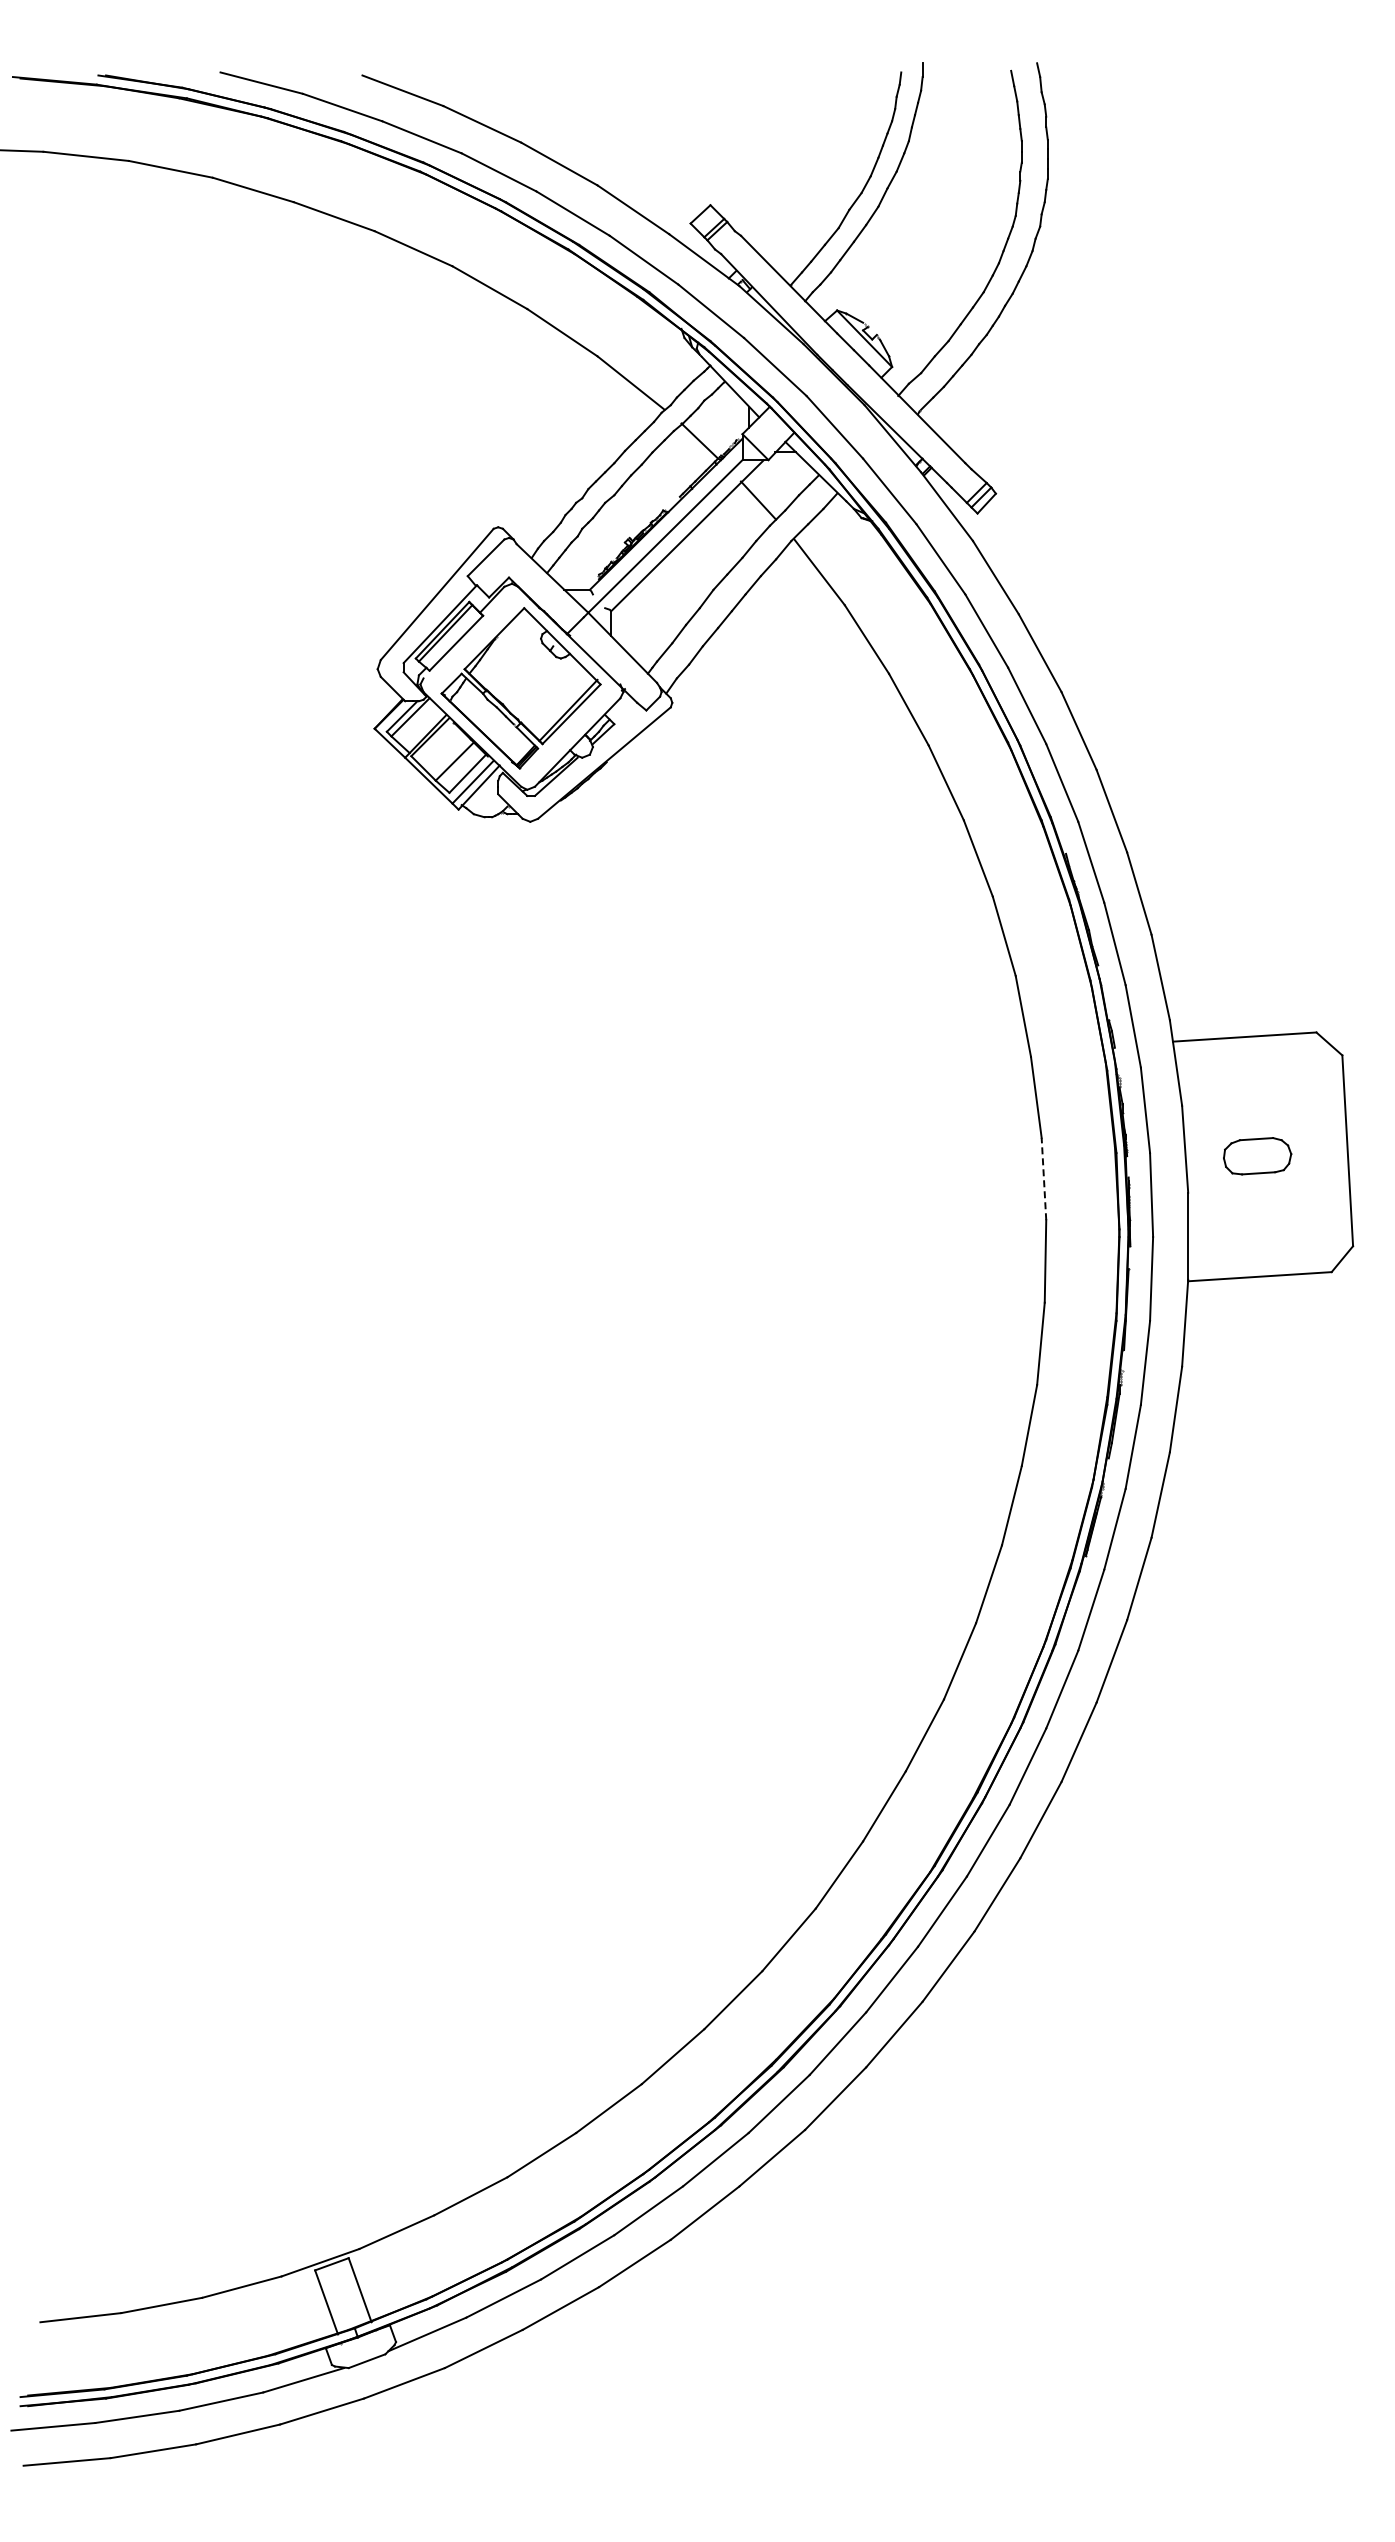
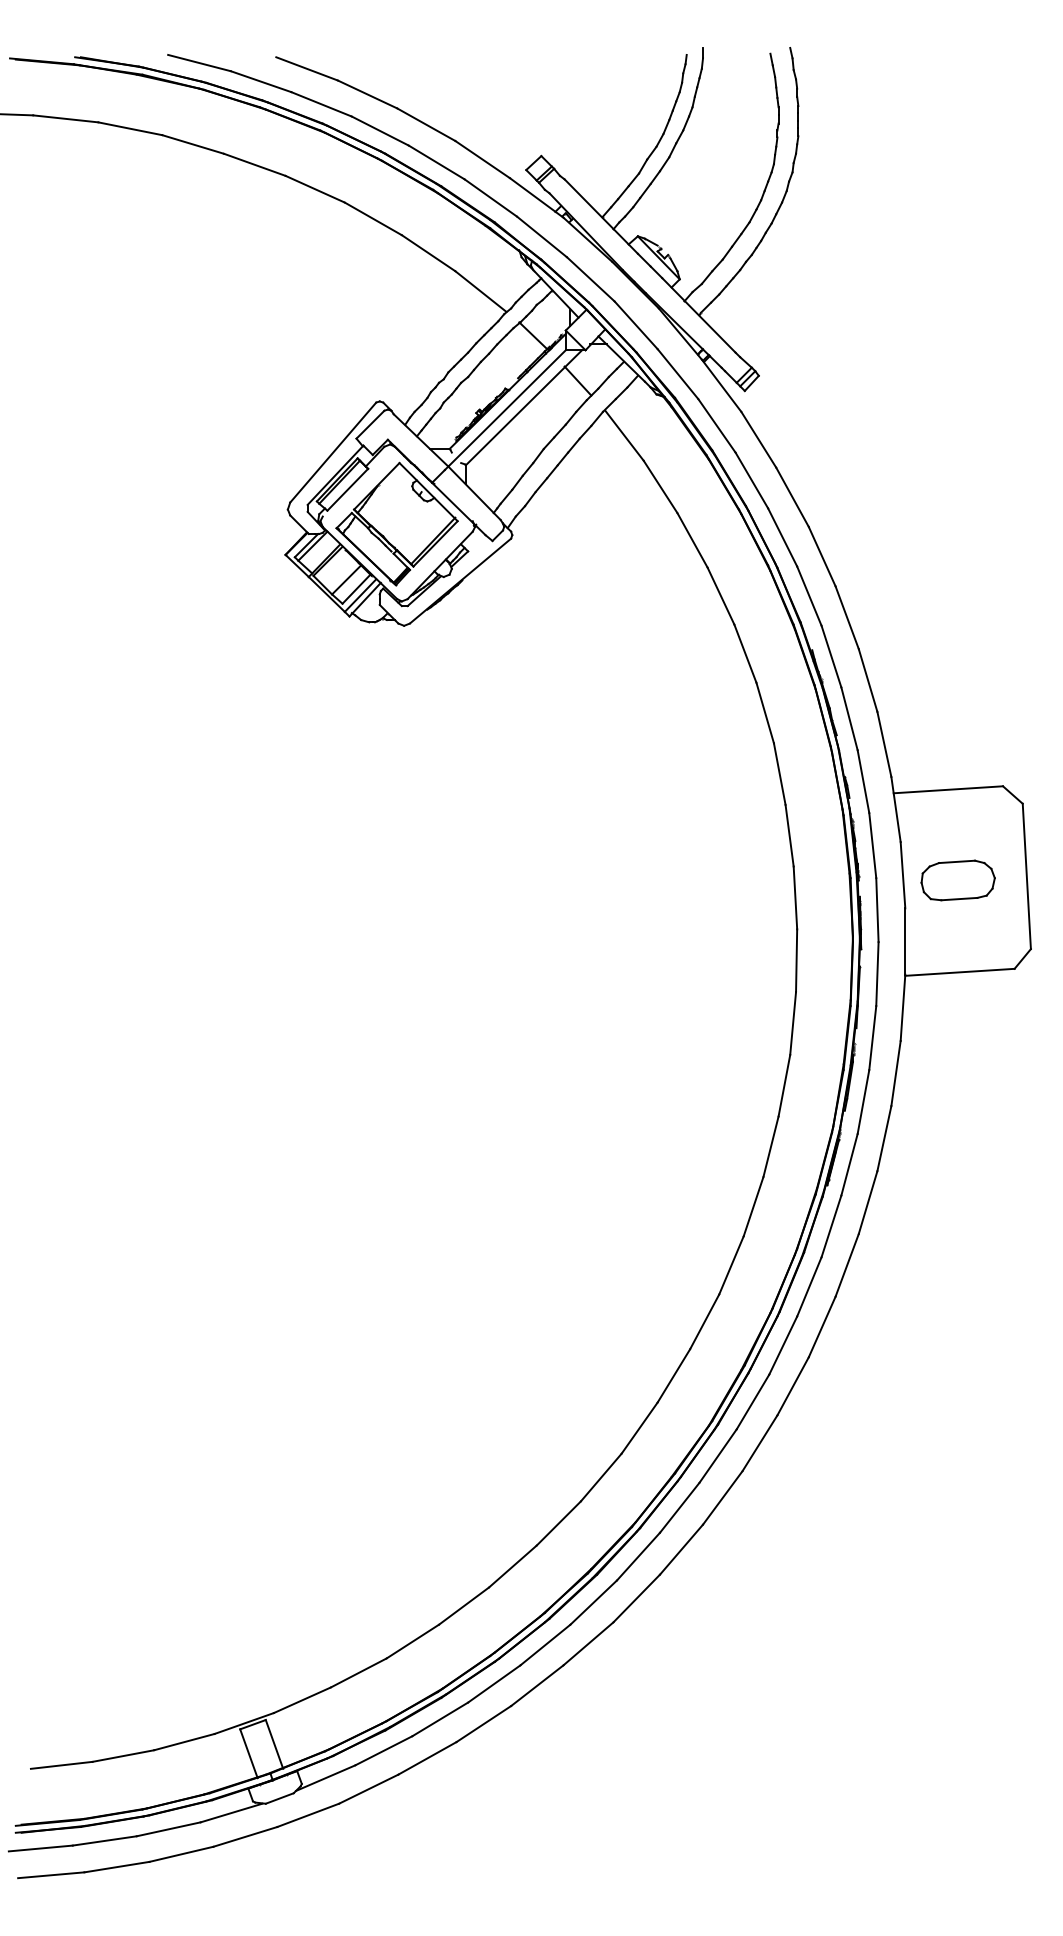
part: (1257, 1156) -> (958, 880), size x1.43
line: (1043, 1178) -> (795, 897), dashed -> solid

